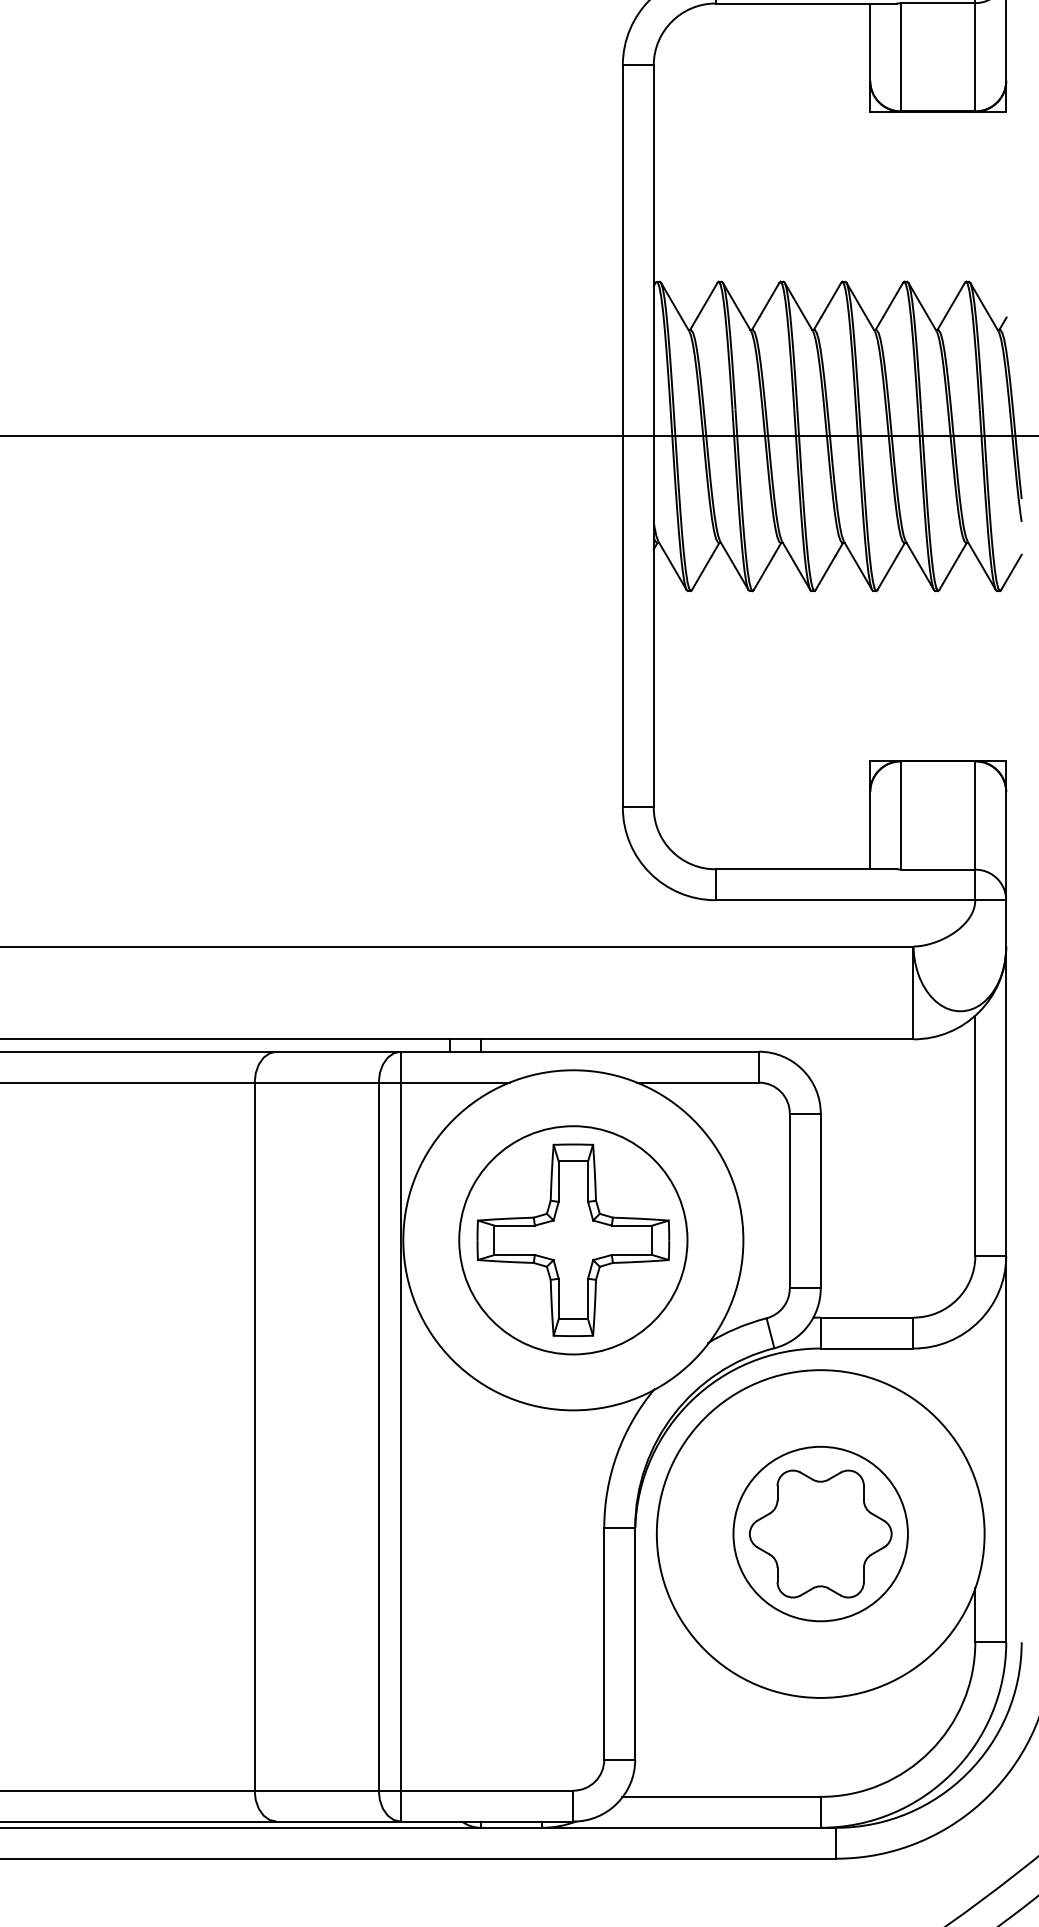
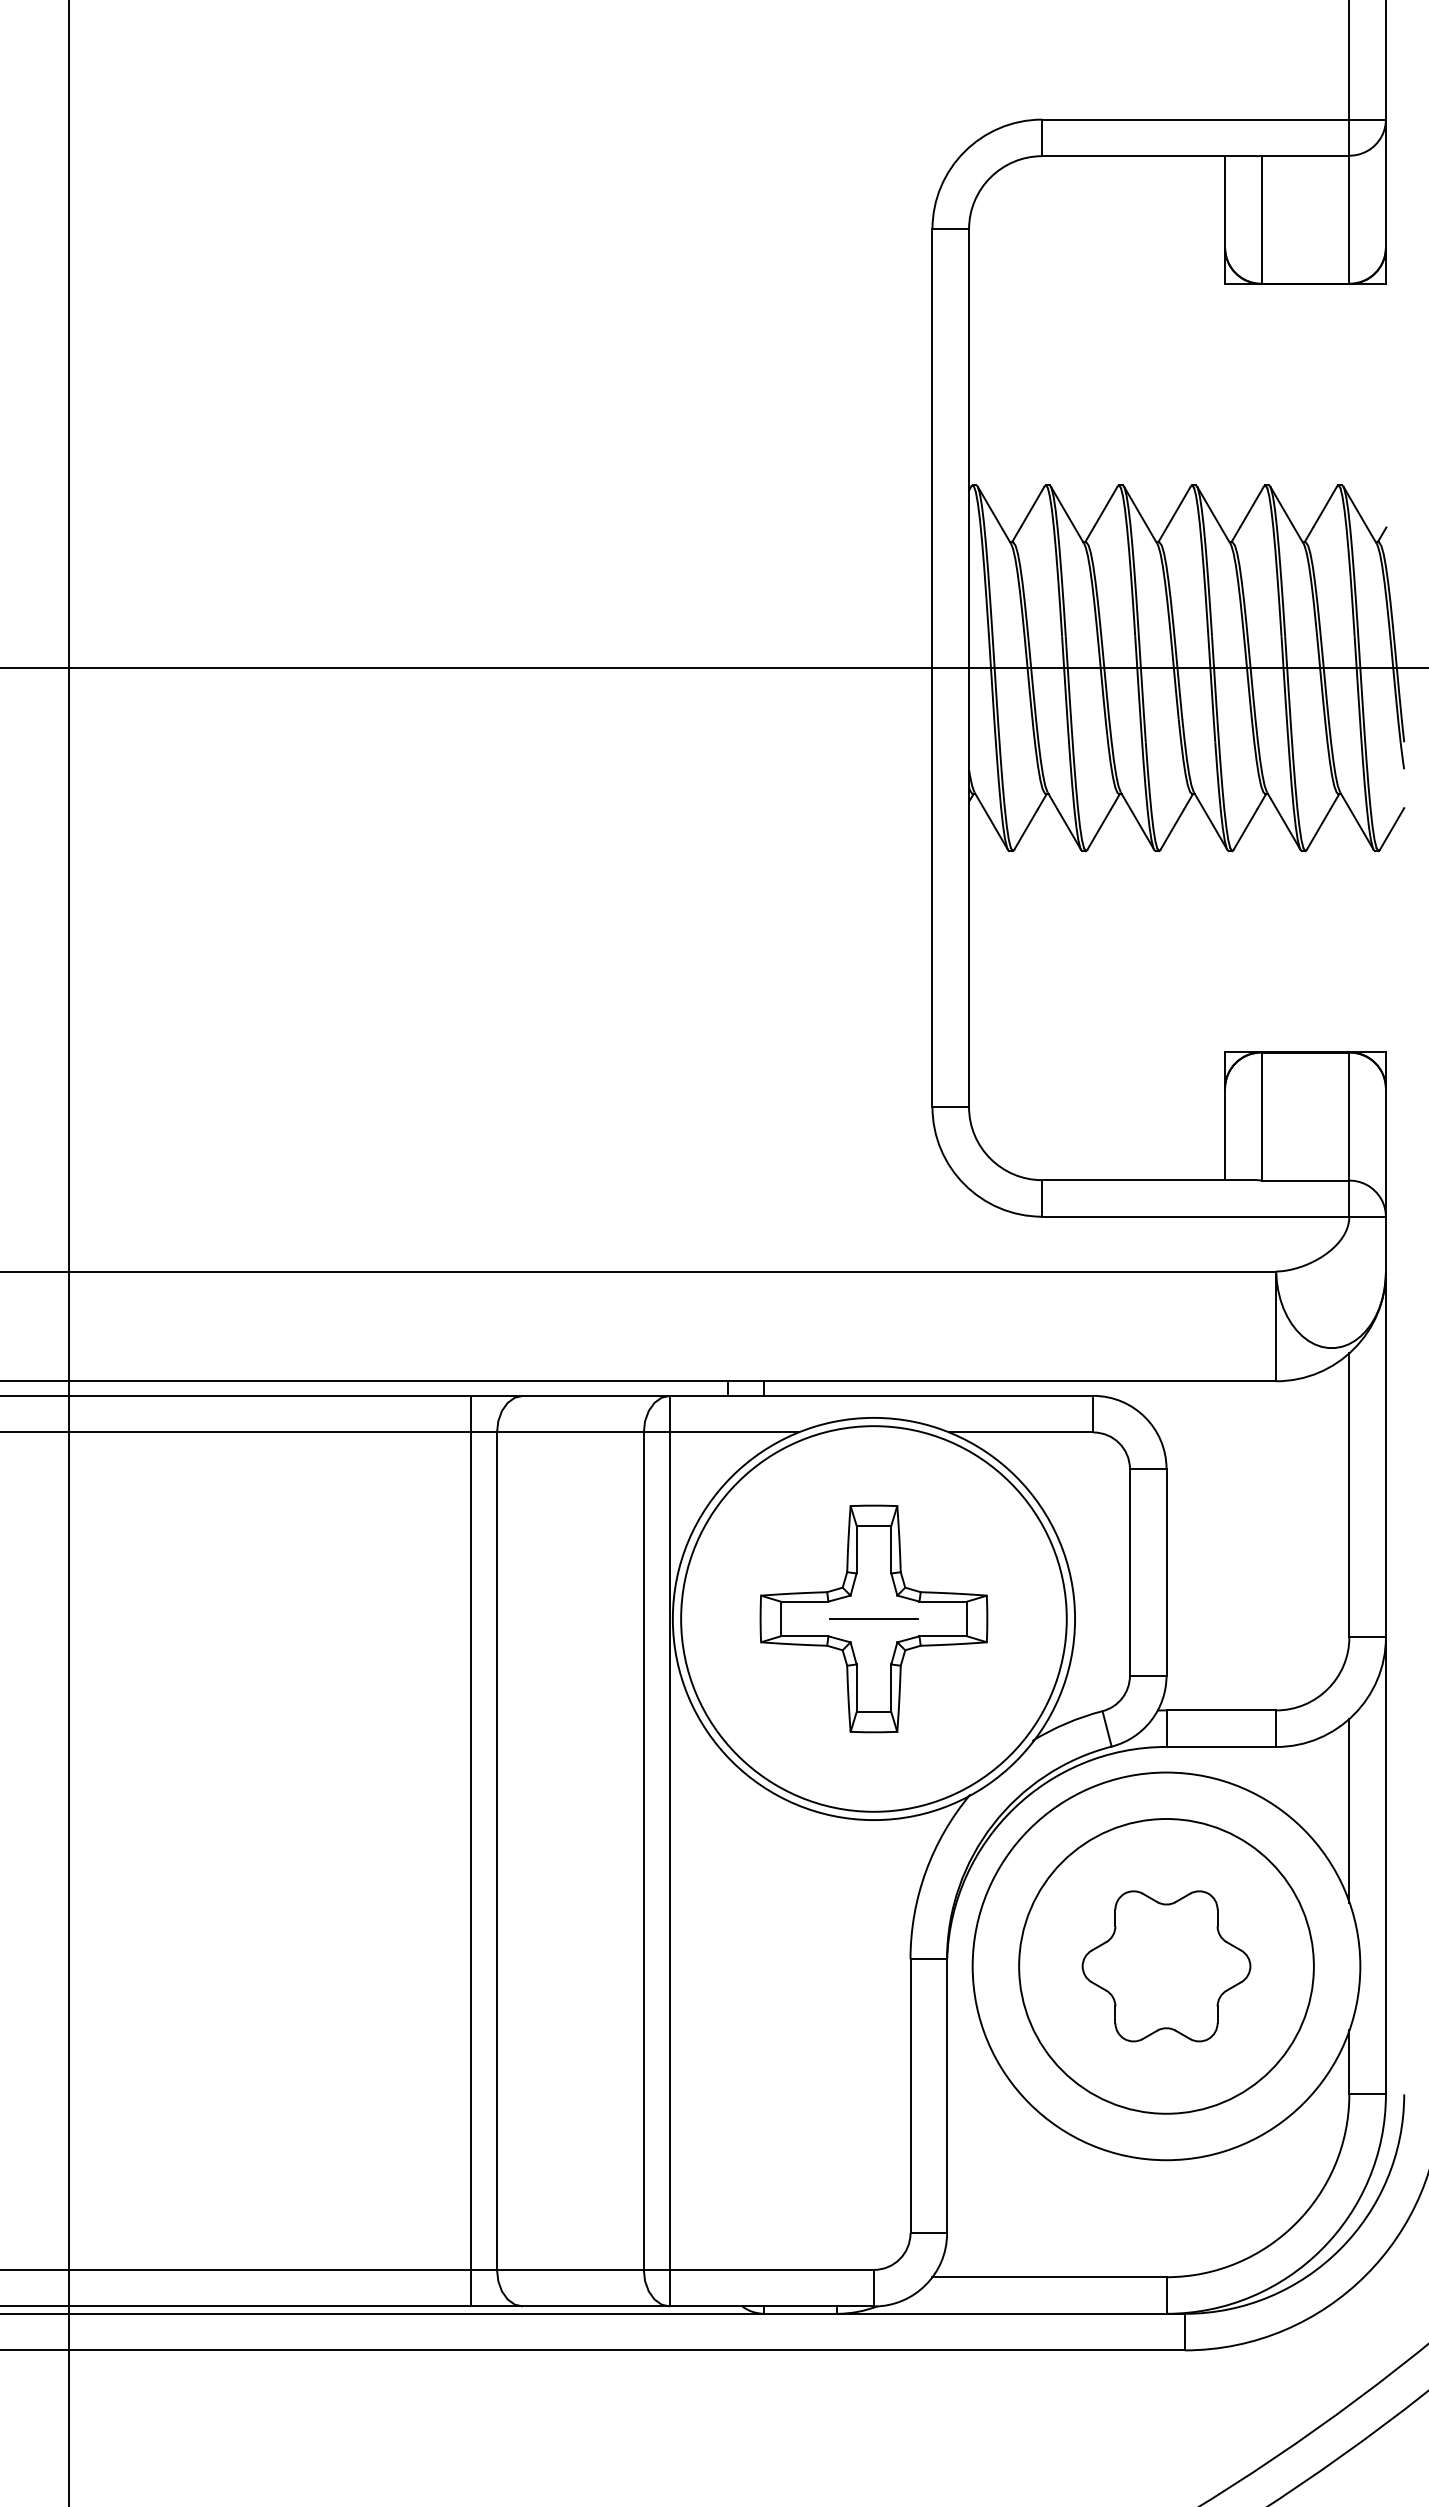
circle: (572, 1239) -> (873, 1618), size x1.43
line: (572, 1239) -> (873, 1618), added
line: (975, 1402) -> (1349, 1810), added
line: (233, 1436) -> (471, 1850), added
circle: (820, 1534) -> (1166, 1966), size x1.43

